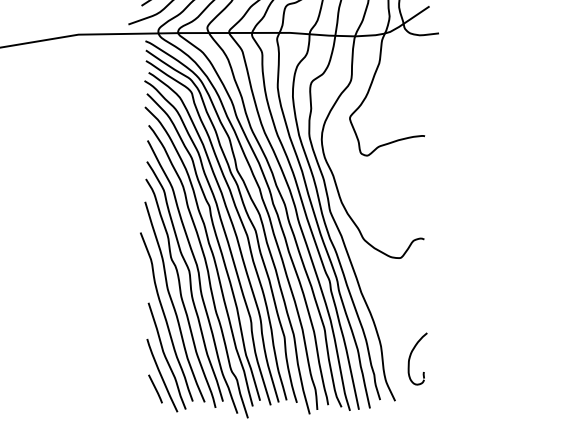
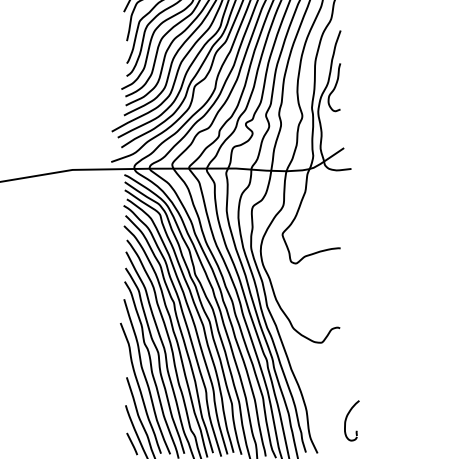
part: (417, 358) -> (351, 420), moved

